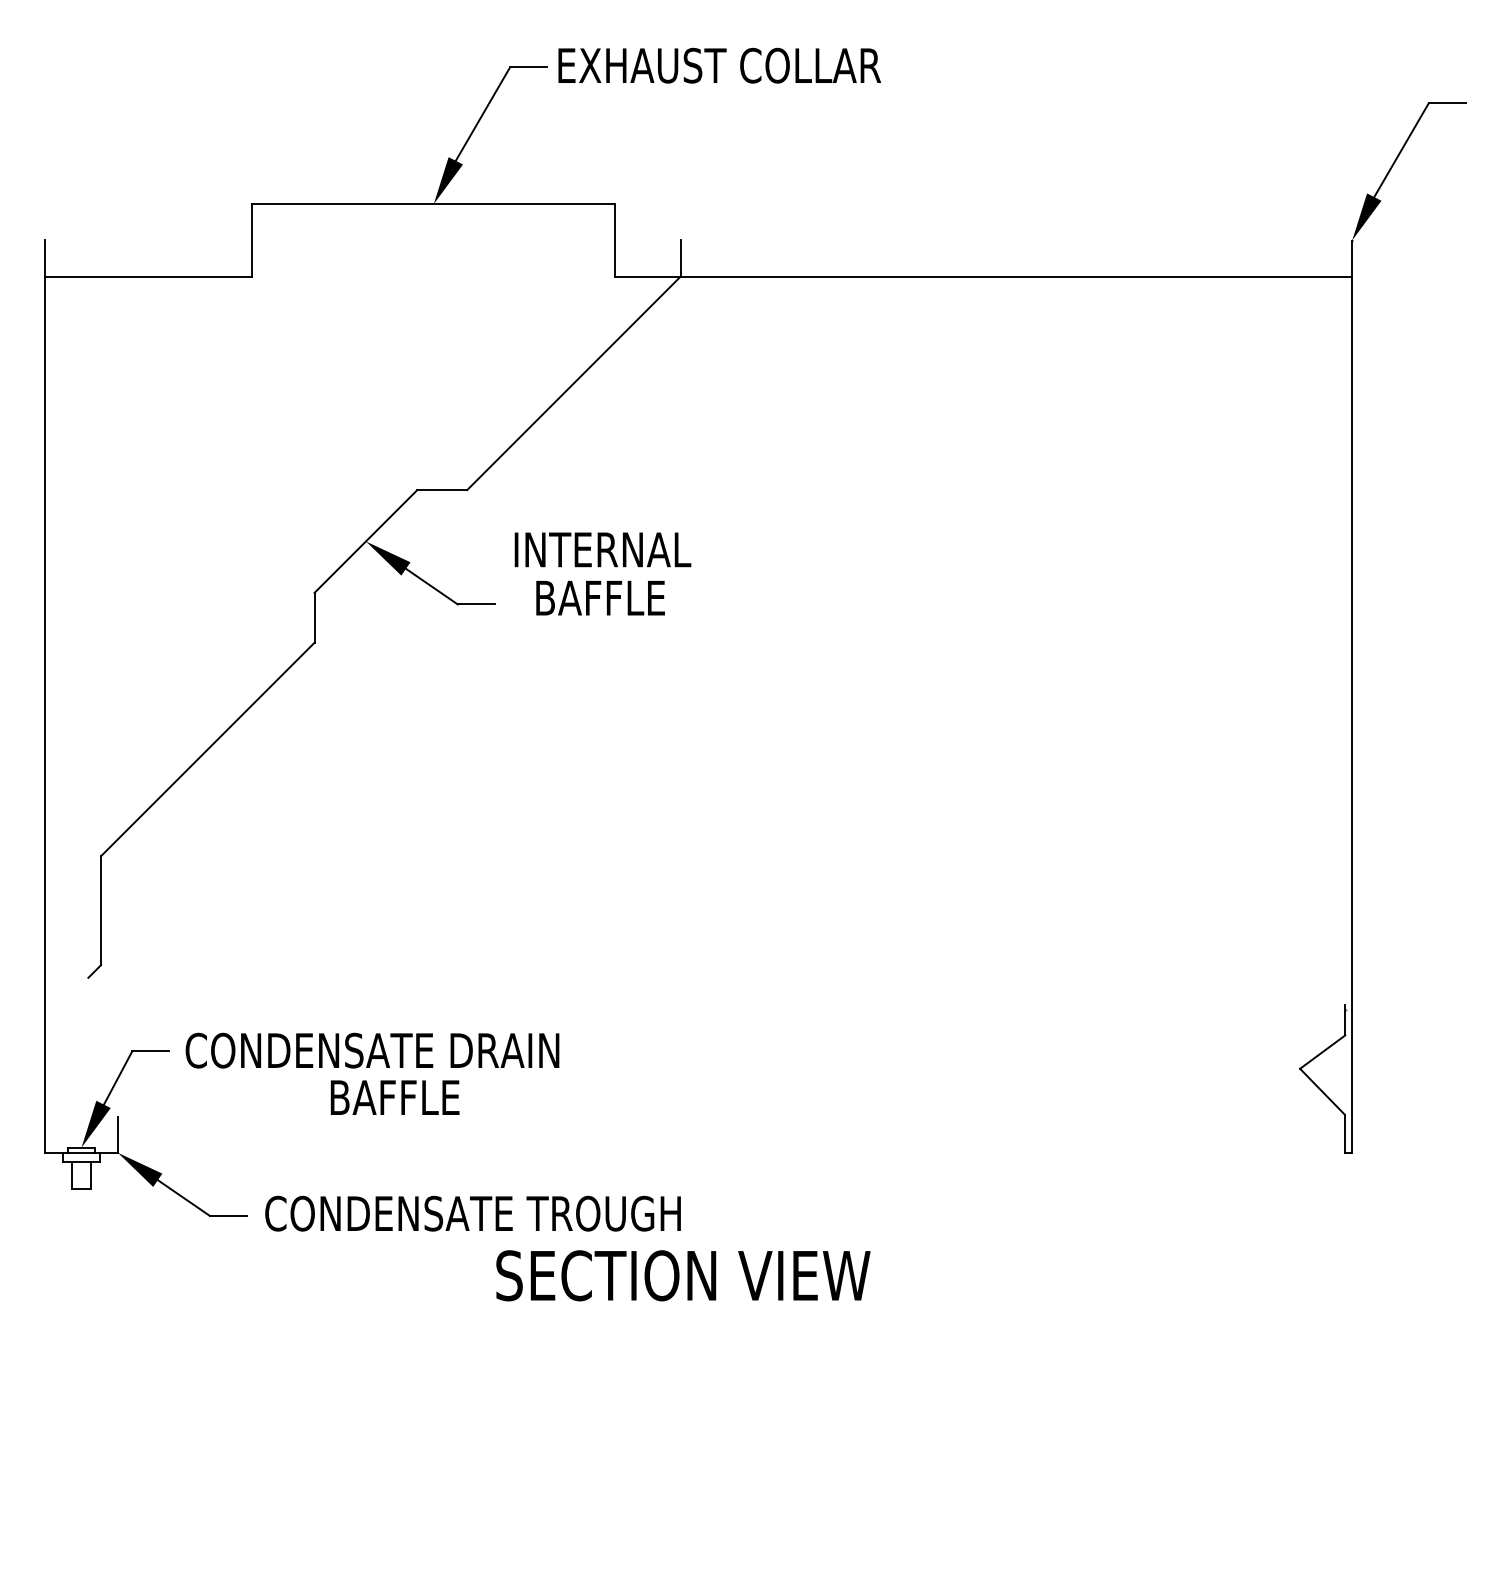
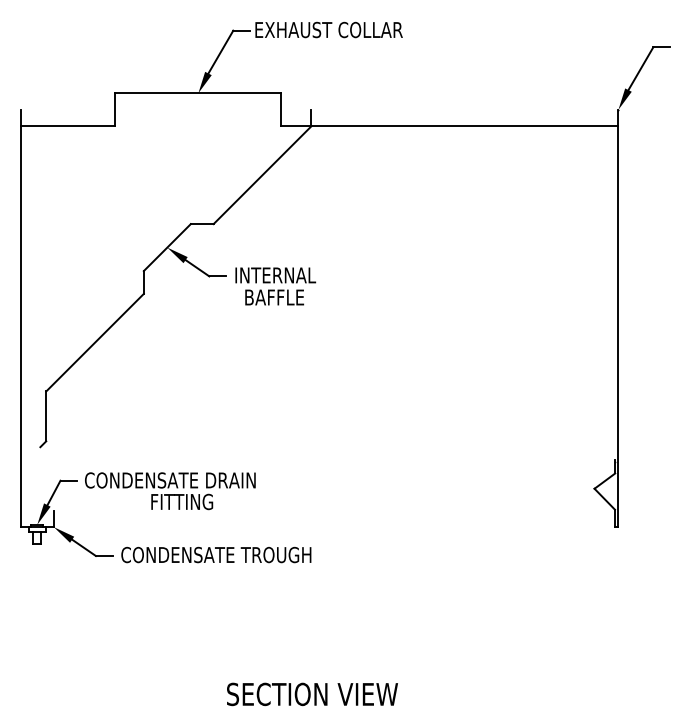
text: (602, 574) -> (275, 286), moved
text: (401, 1096) -> (183, 501), BAFFLE -> FITTING
text: (683, 1275) -> (312, 694), moved

